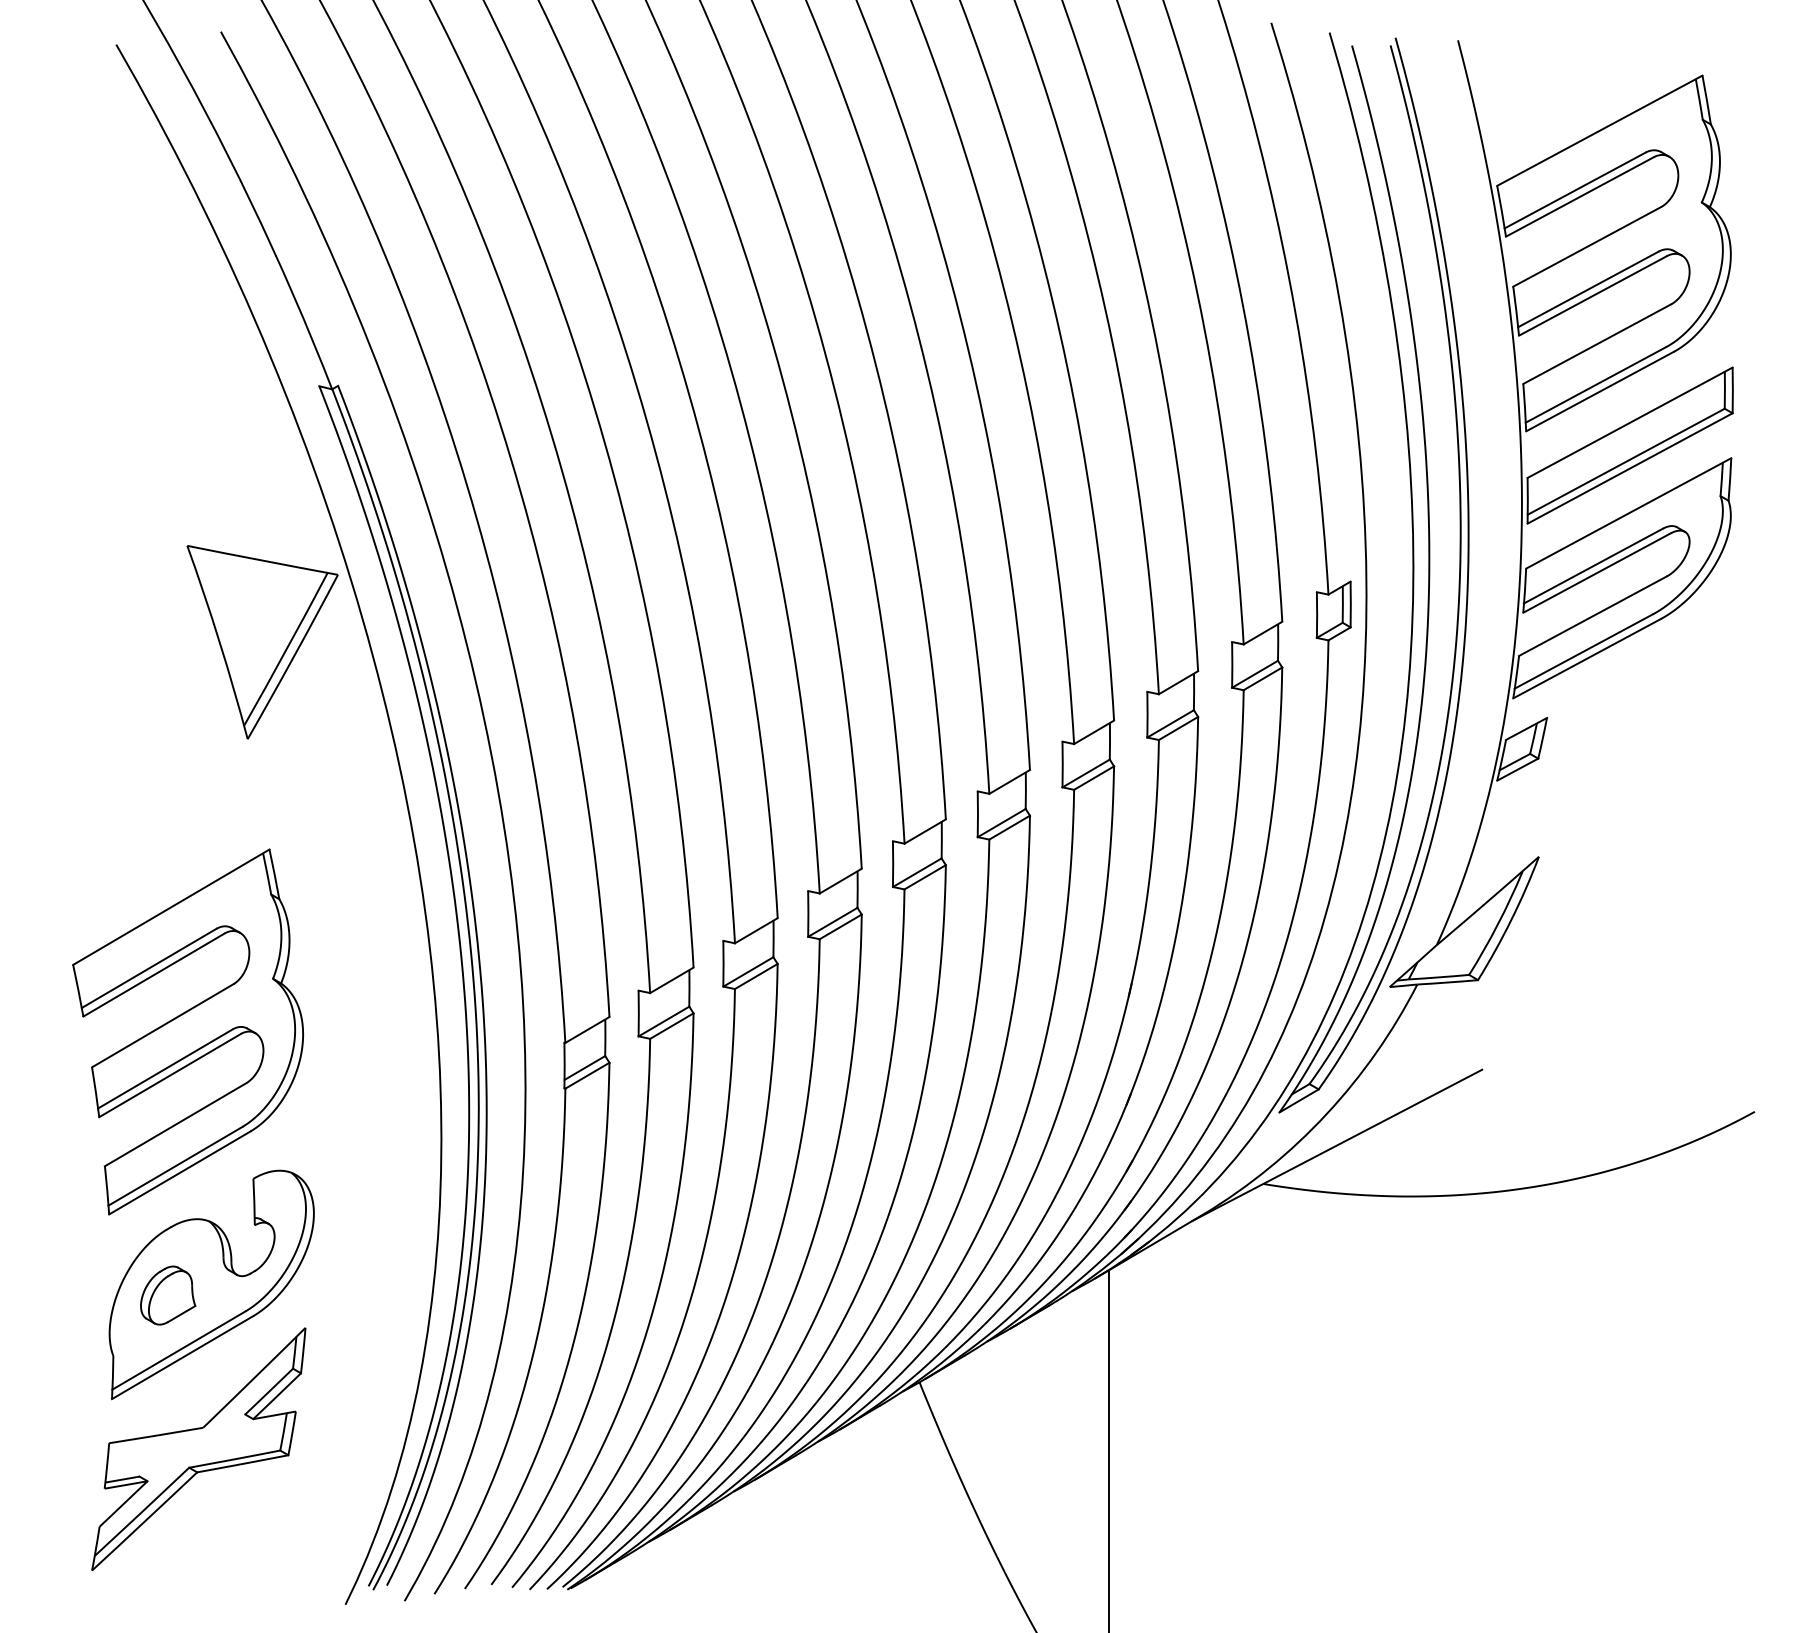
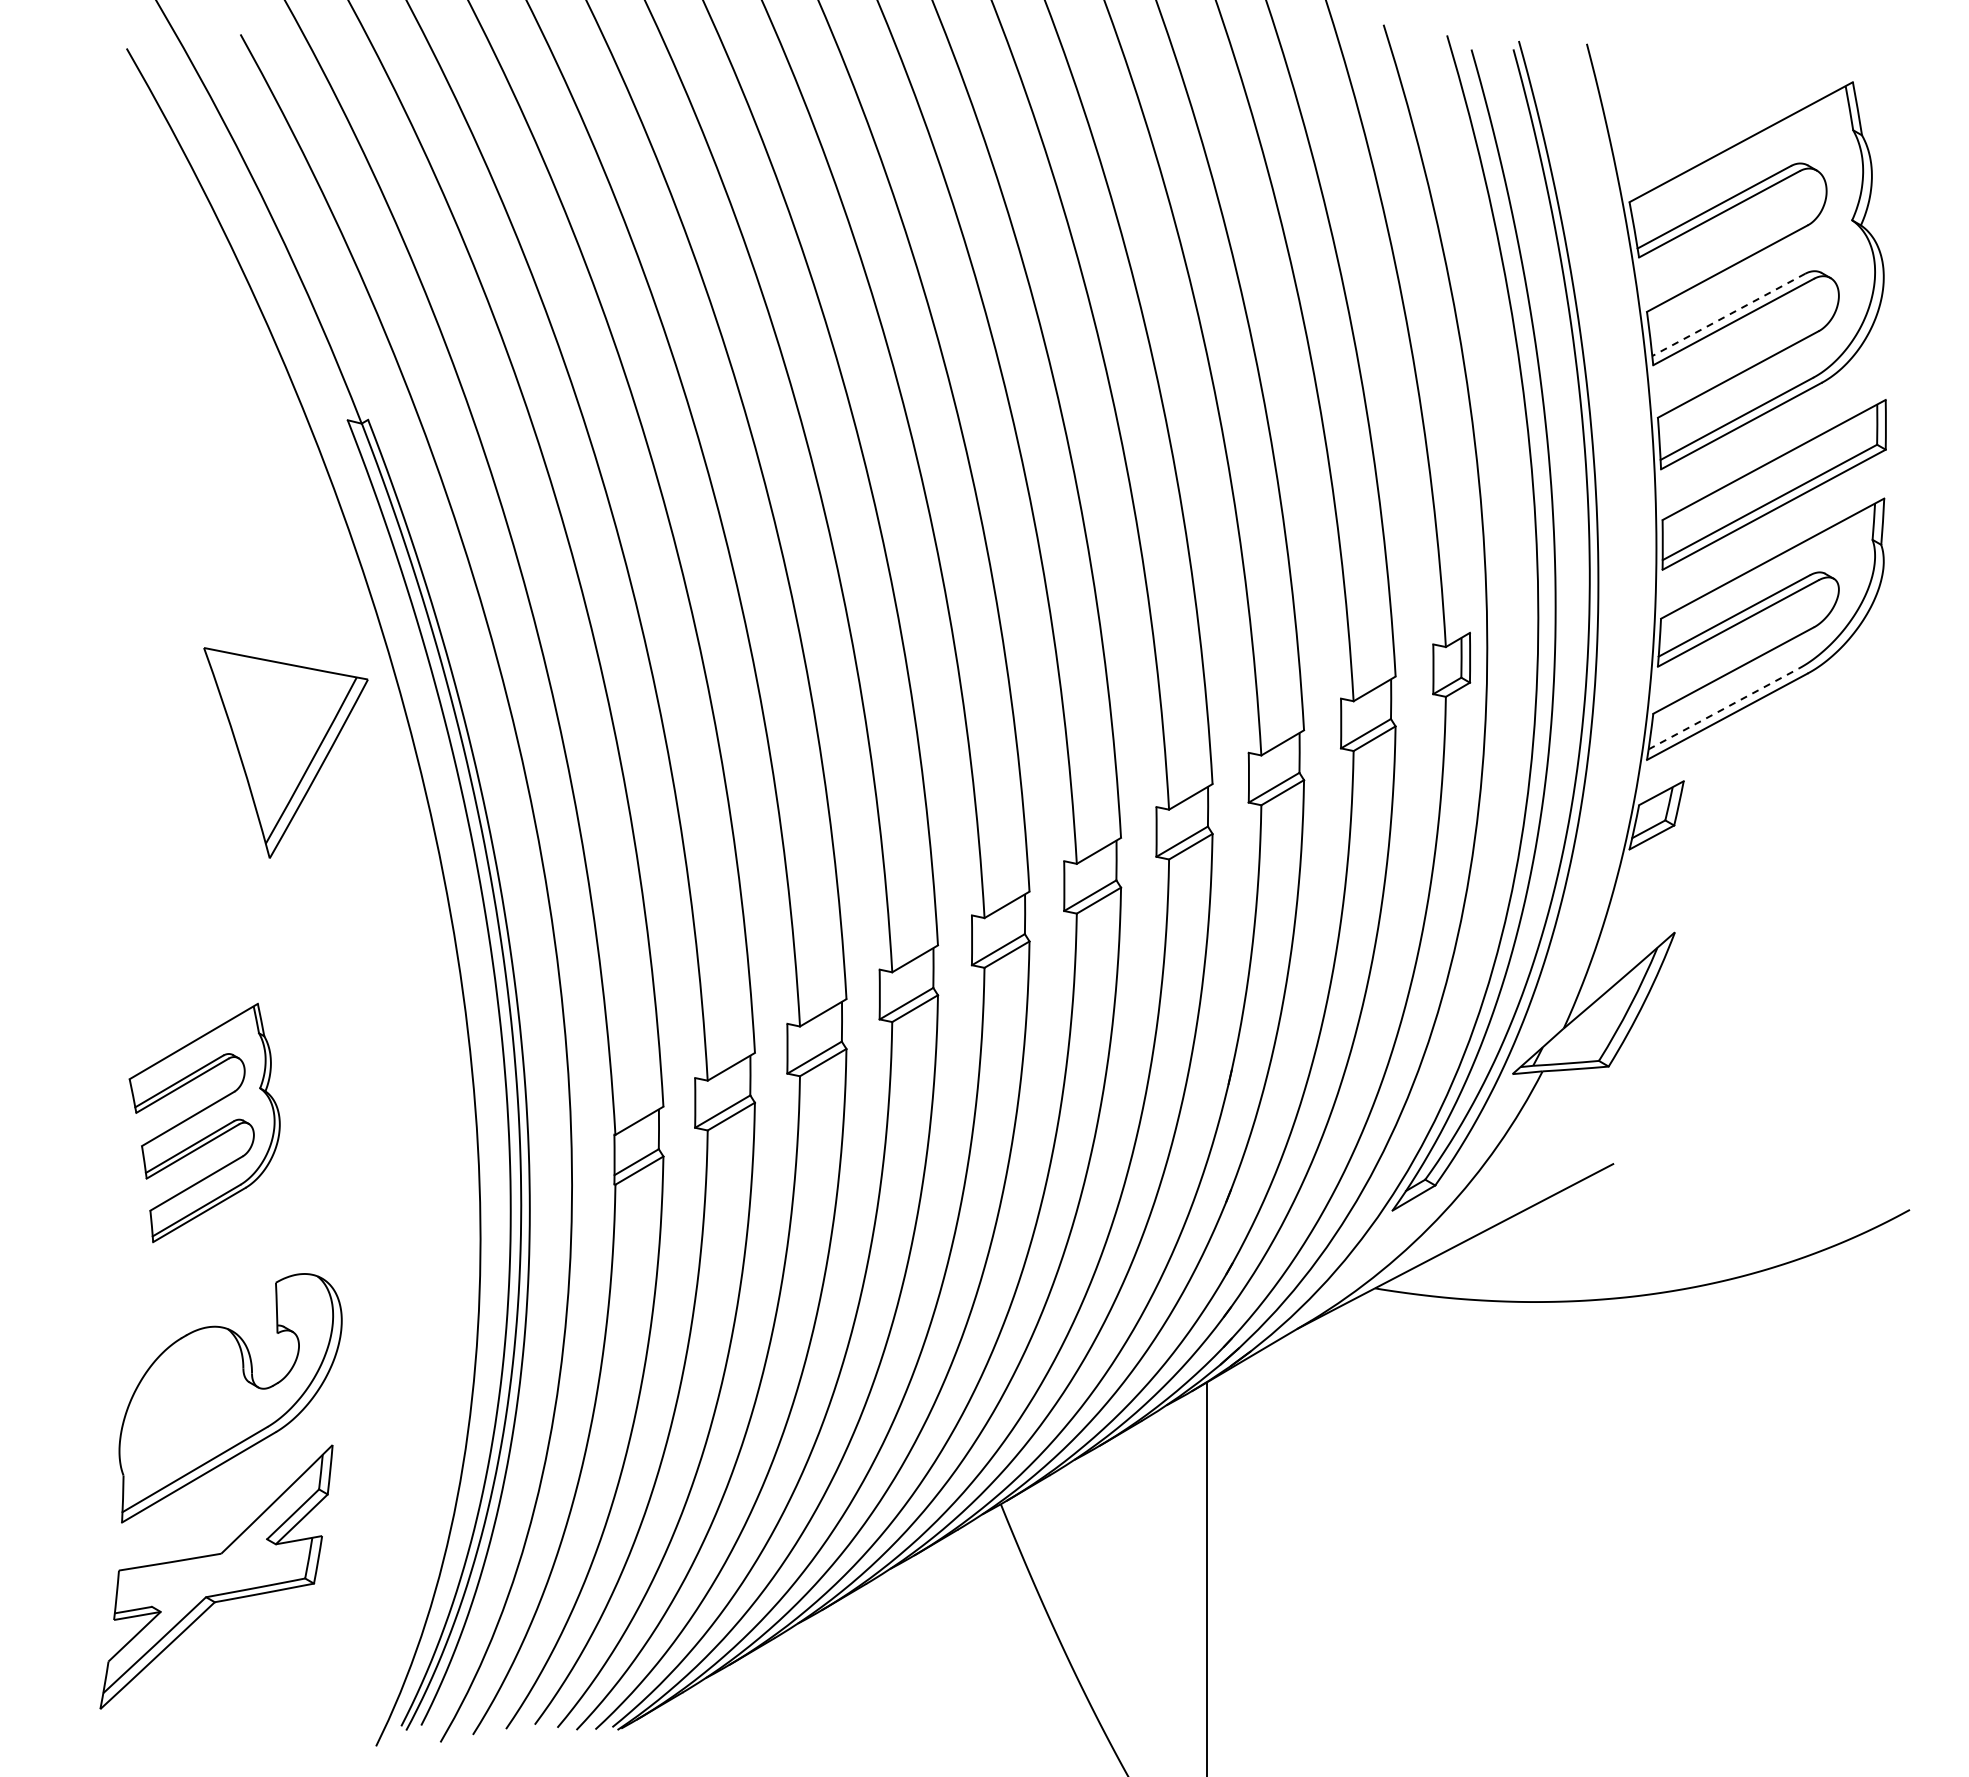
line: (1588, 289) -> (1728, 314), solid -> dashed
part: (262, 641) -> (285, 752), moved
line: (1584, 651) -> (1724, 708), solid -> dashed
part: (187, 1031) -> (204, 1122), size x0.6
part: (167, 1295) -> (182, 1409), removed

